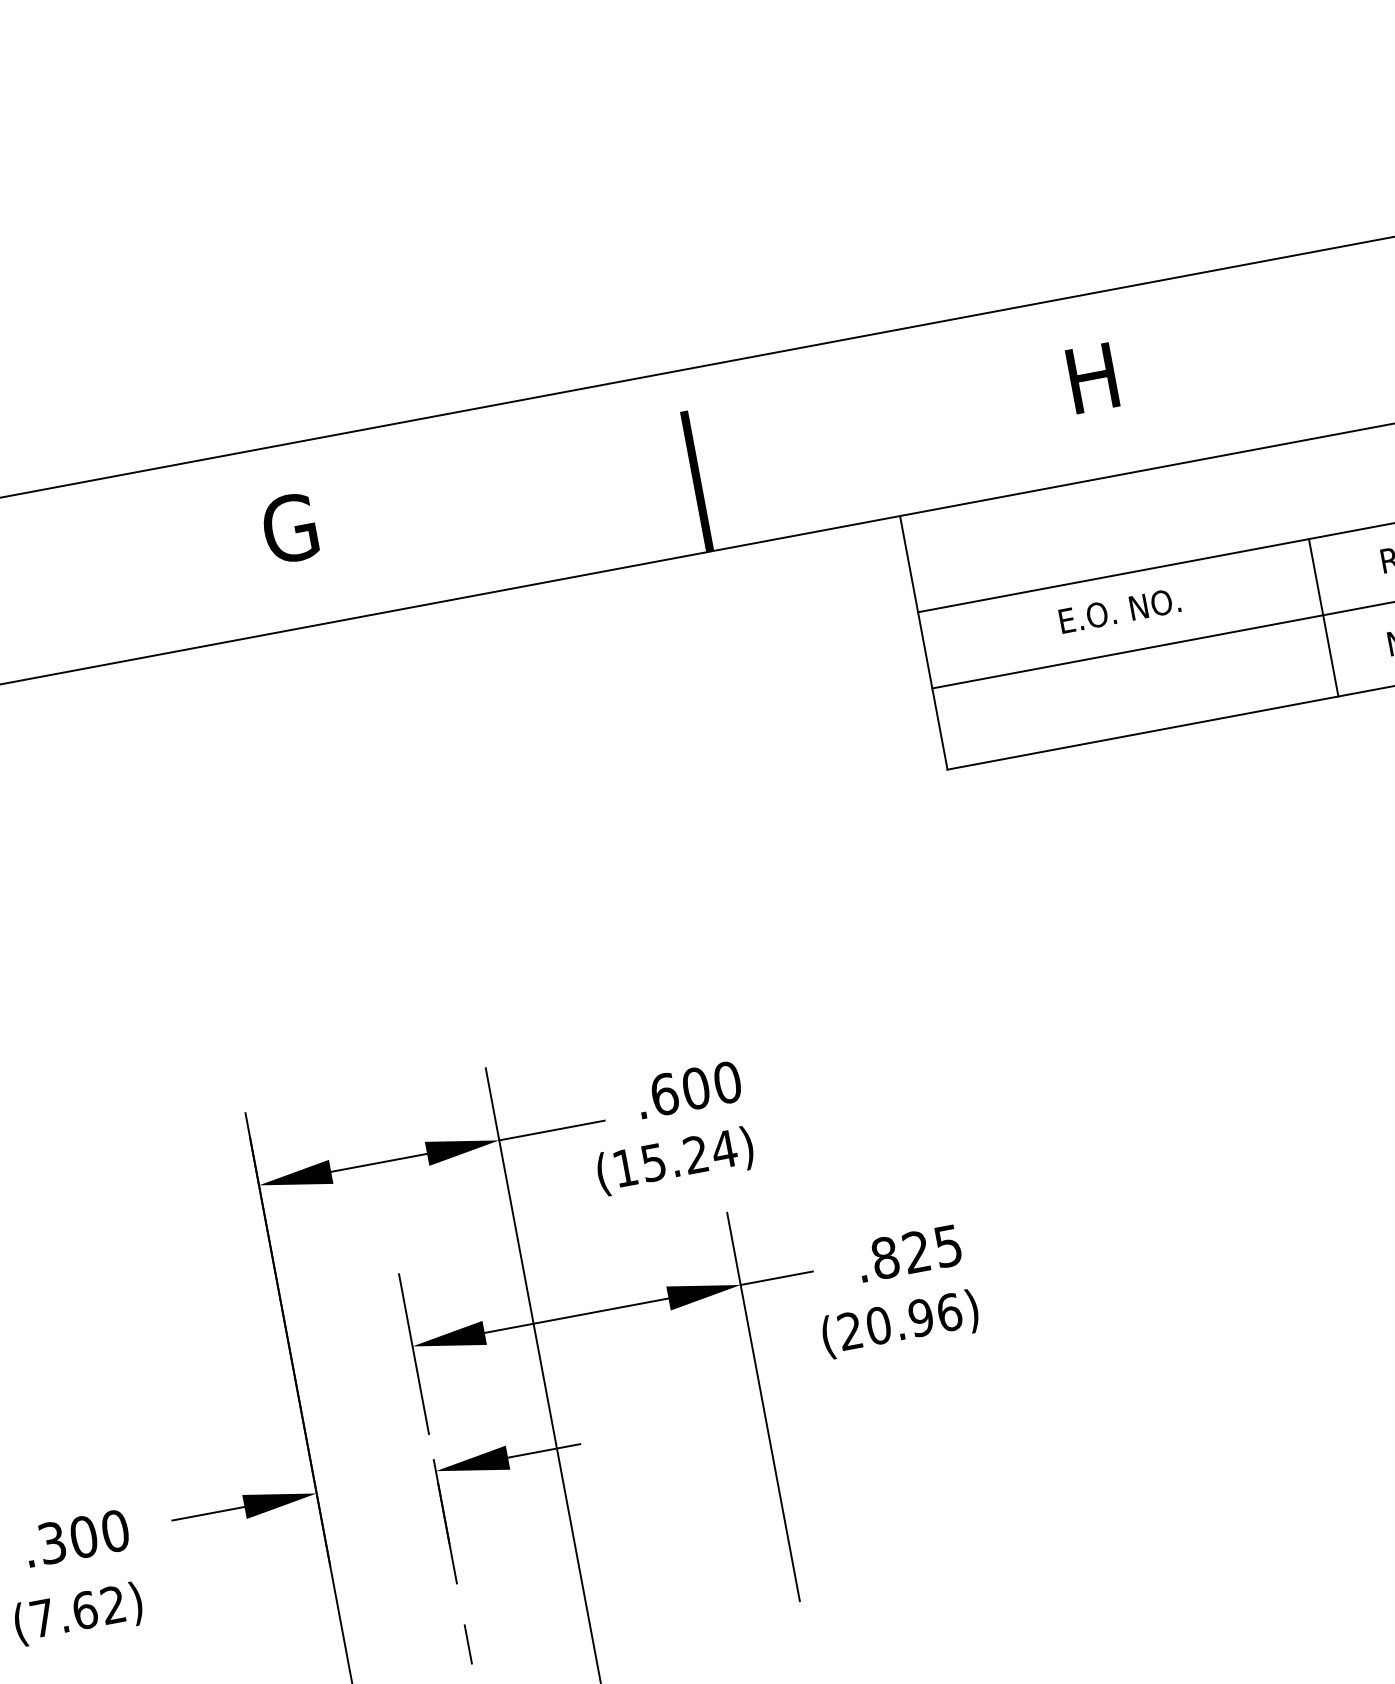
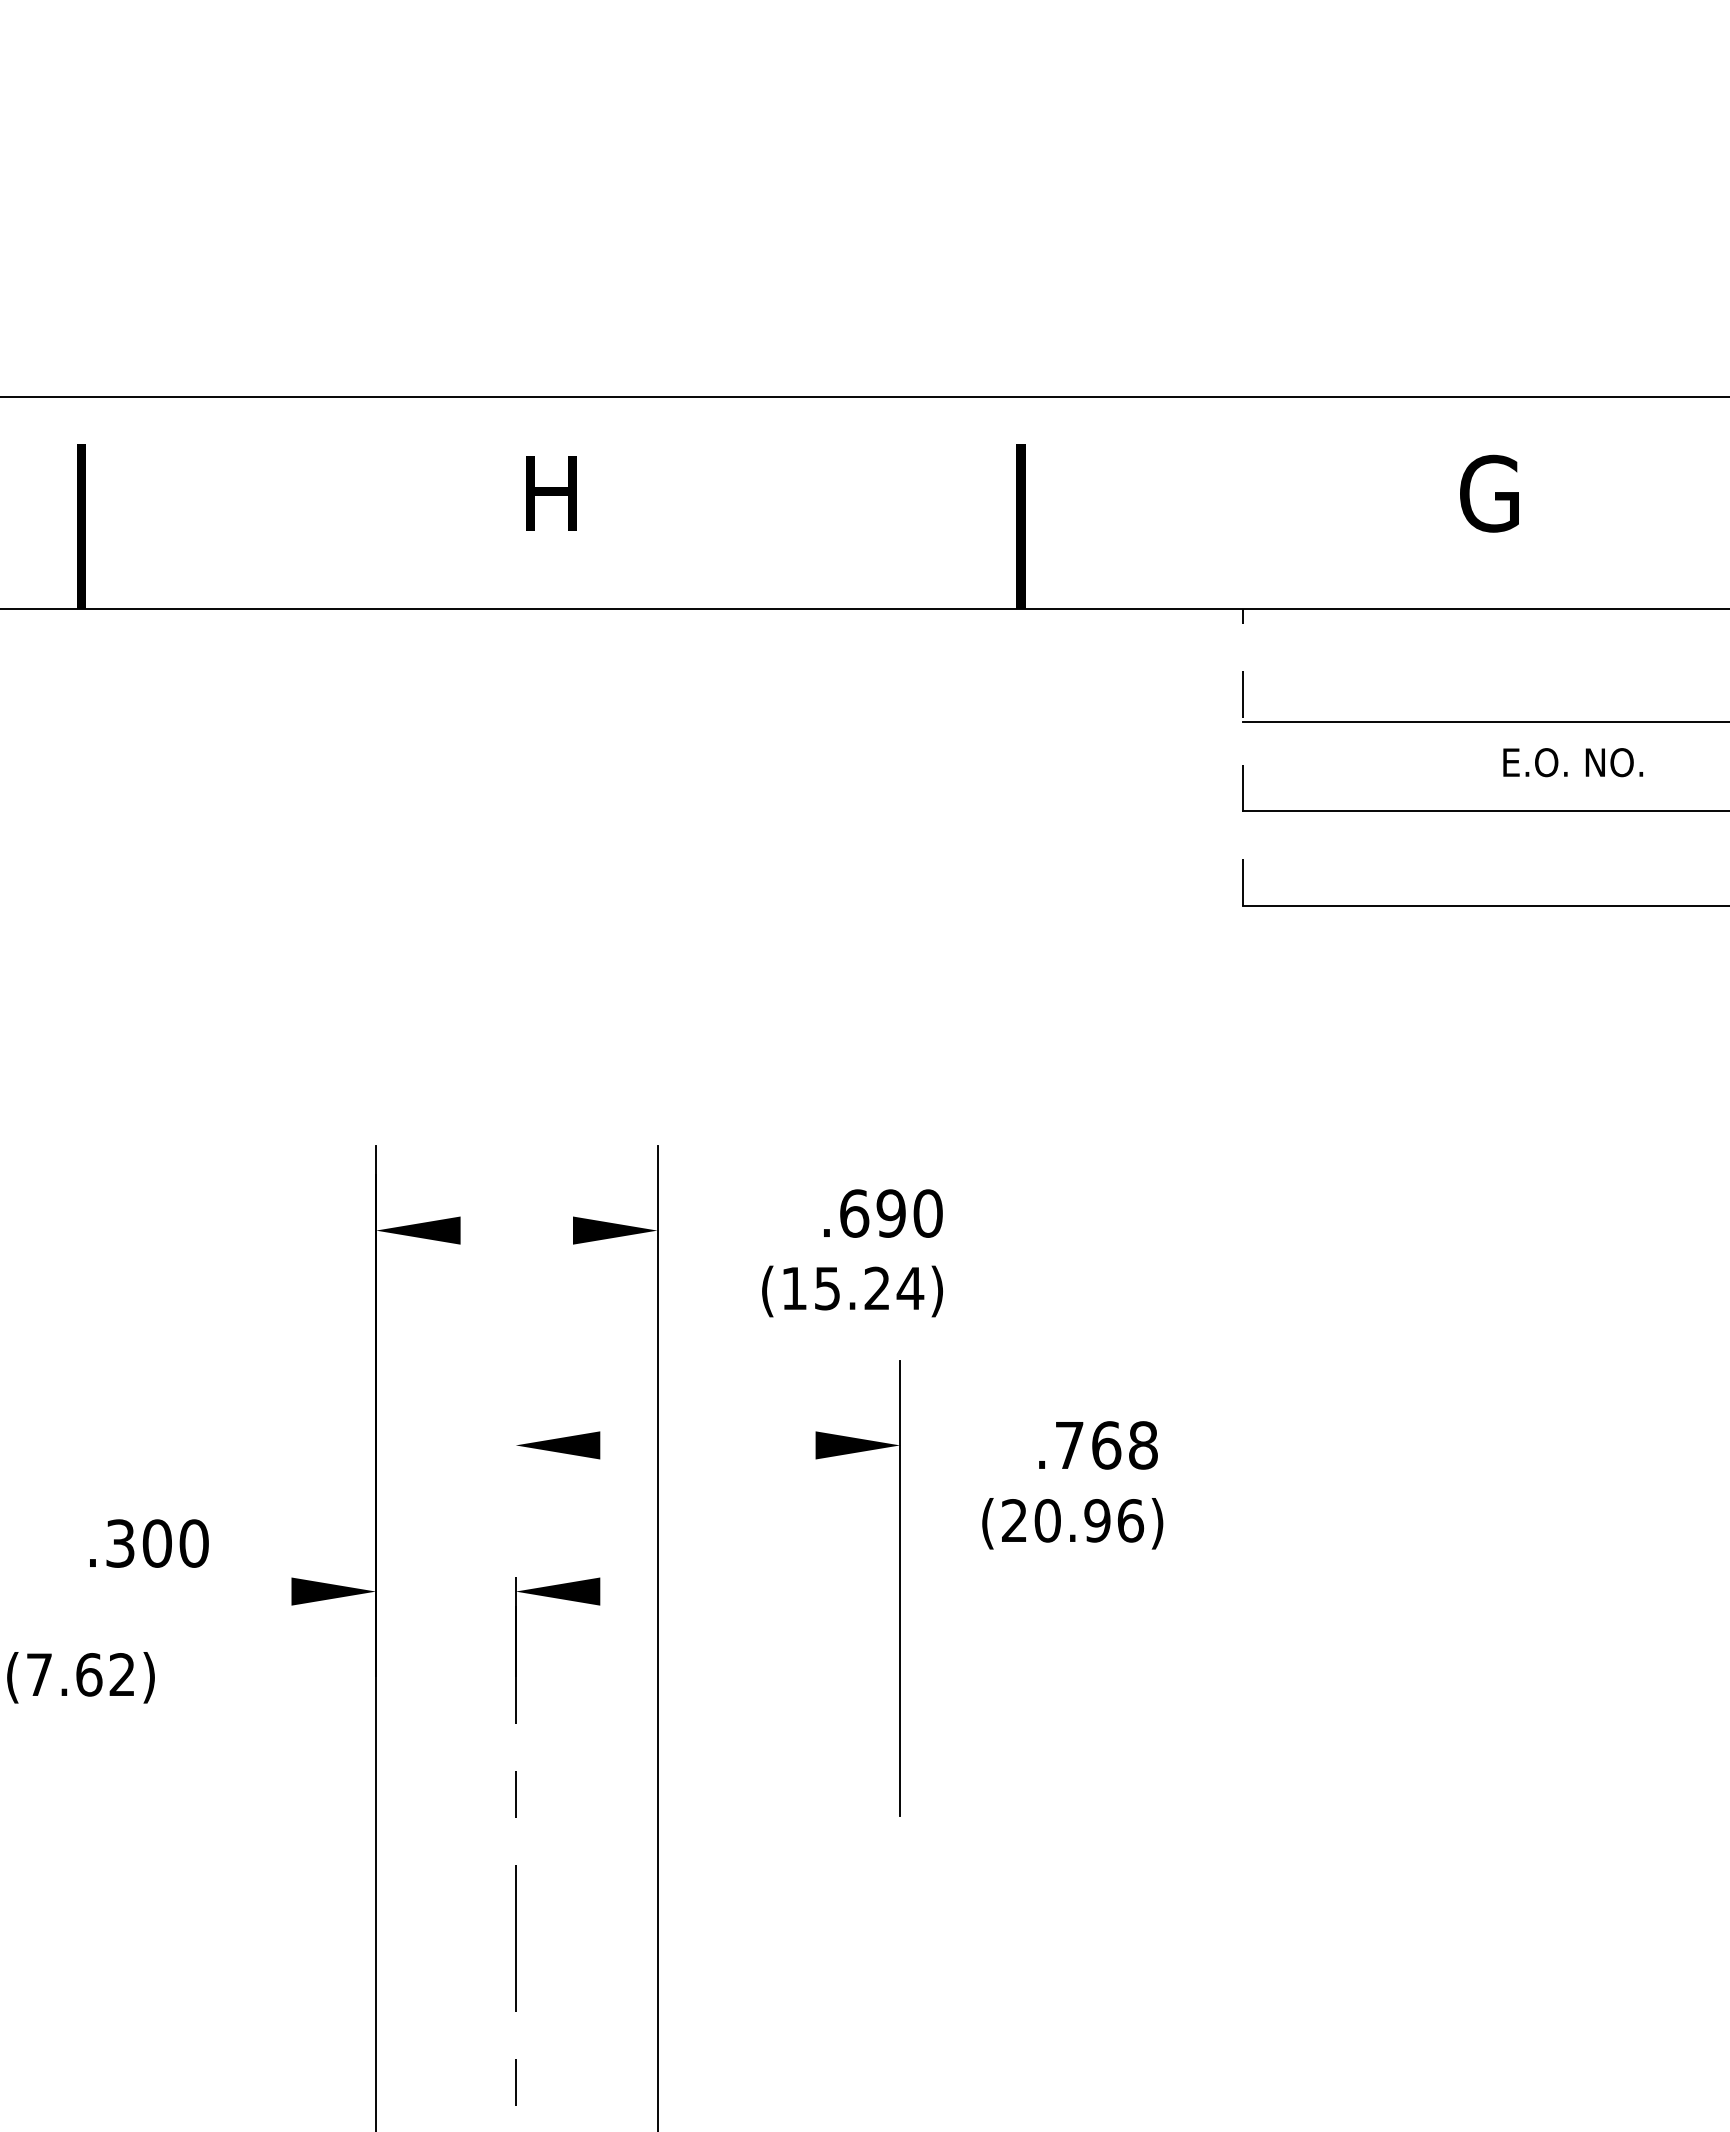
text: (1091, 378) -> (1489, 493), H -> G
text: (289, 528) -> (549, 493), G -> H
text: (1119, 610) -> (1572, 762), moved
line: (1323, 617) -> (1701, 813), removed
line: (923, 642) -> (1243, 757), solid -> dashed
text: (695, 1088) -> (890, 1213), .600 -> .690
line: (552, 1130) -> (719, 1230), removed
line: (378, 1162) -> (516, 1230), removed
text: (916, 1252) -> (1106, 1445), .825 -> .768
line: (776, 1278) -> (942, 1445), removed
line: (576, 1315) -> (707, 1445), removed
line: (413, 1354) -> (515, 1454), removed
line: (544, 1450) -> (642, 1591), removed
line: (207, 1513) -> (248, 1591), removed
text: (77, 1538) -> (149, 1543), moved

